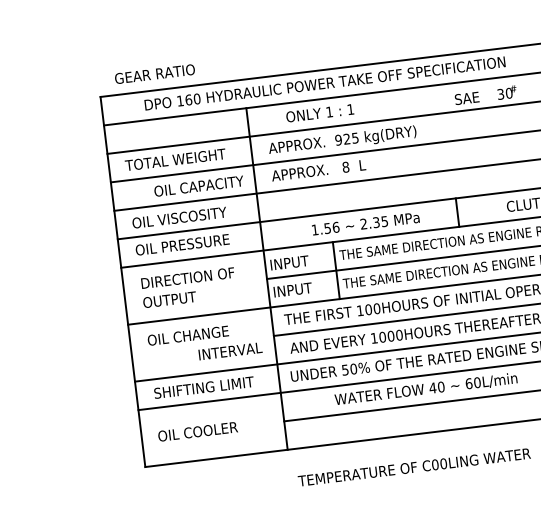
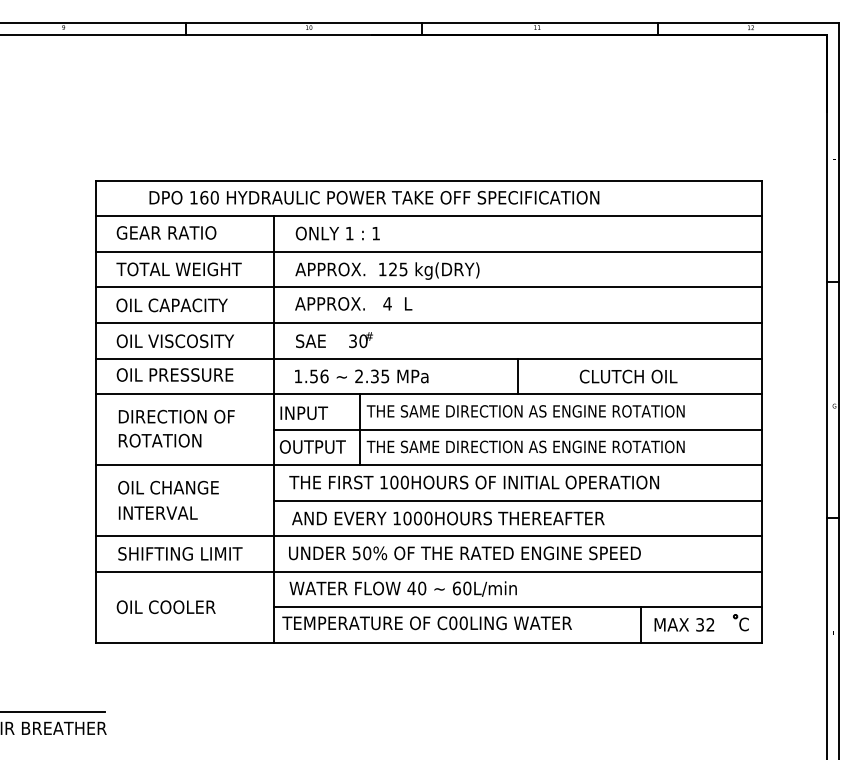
text: (154, 73) -> (166, 232), moved
text: (485, 95) -> (334, 340), moved
text: (319, 113) -> (337, 233), moved
text: (338, 140) -> (382, 269), 925 -> 125
text: (345, 166) -> (387, 303), 8 -> 4
text: (198, 186) -> (171, 305), moved
text: (365, 223) -> (361, 376), moved
text: (299, 288) -> (312, 446), INPUT -> OUTPUT
text: (176, 298) -> (159, 440), OUTPUT -> ROTATION
text: (229, 350) -> (157, 512), moved
text: (425, 389) -> (402, 588), moved
text: (413, 467) -> (426, 623), moved

